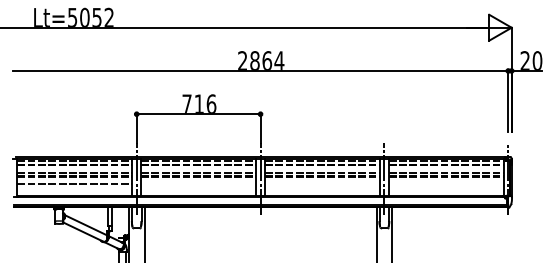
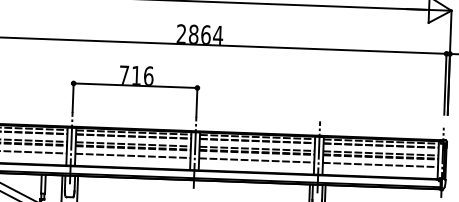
line: (198, 184) -> (132, 155), added
line: (322, 184) -> (256, 160), added
line: (445, 184) -> (379, 164), added

